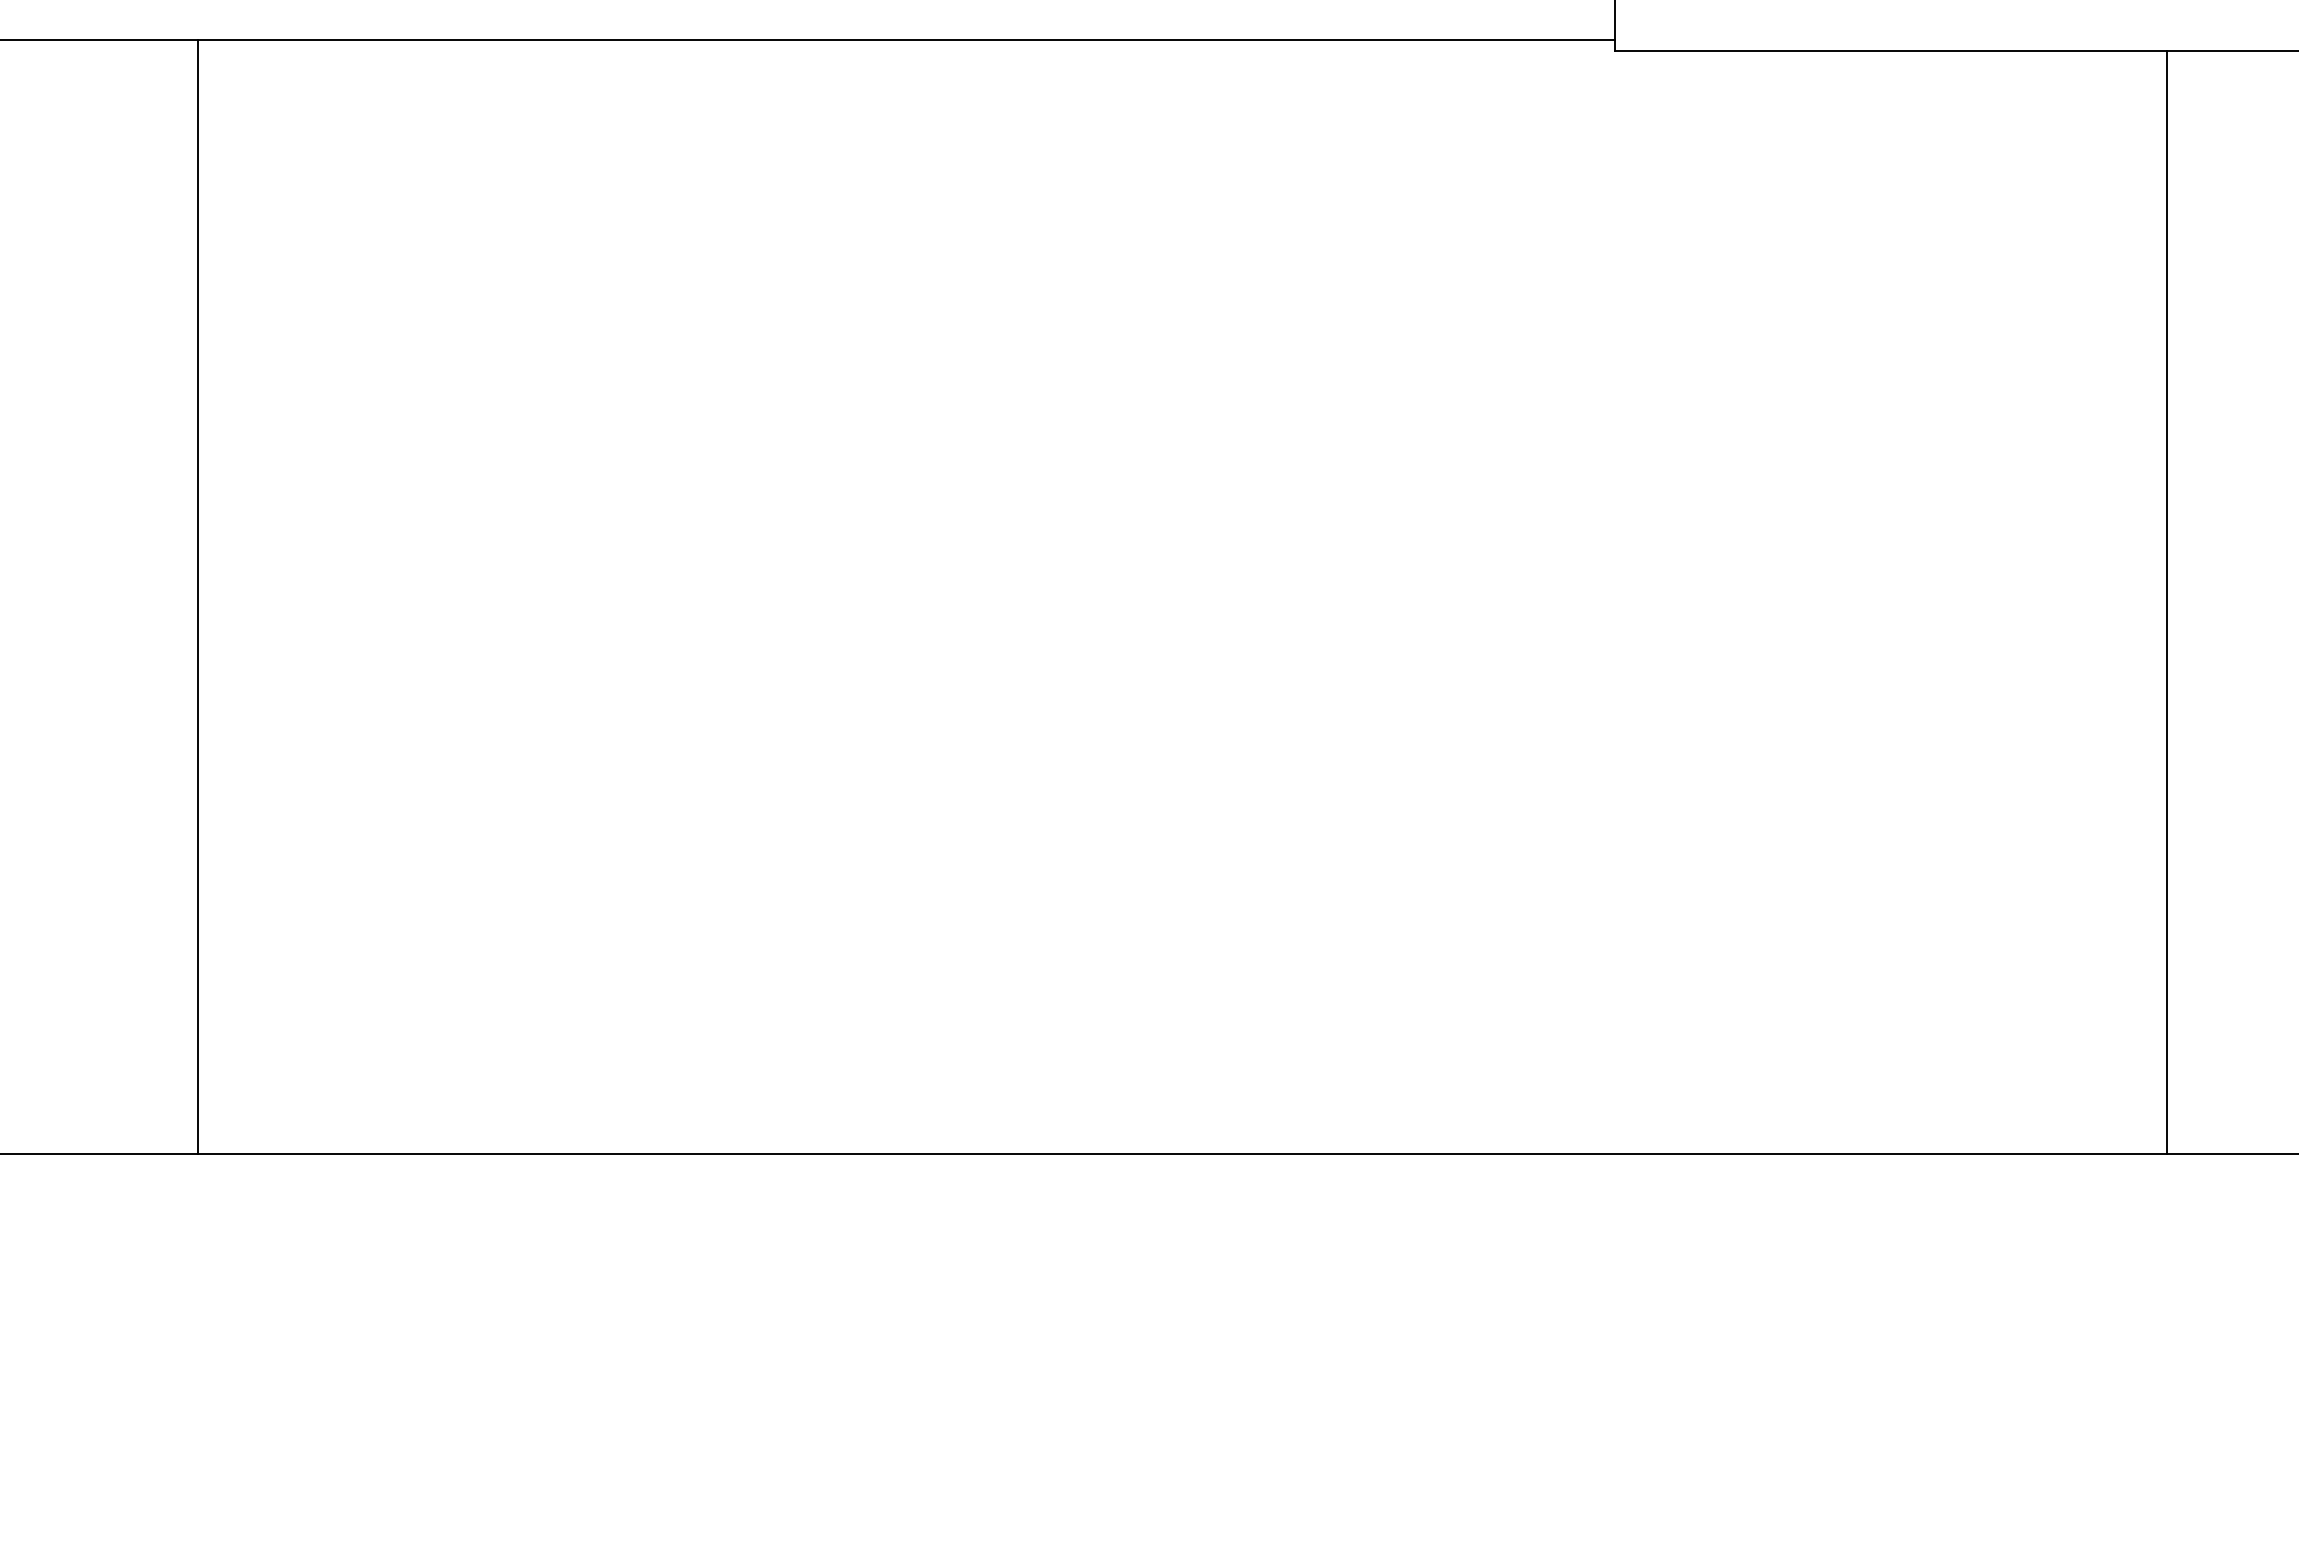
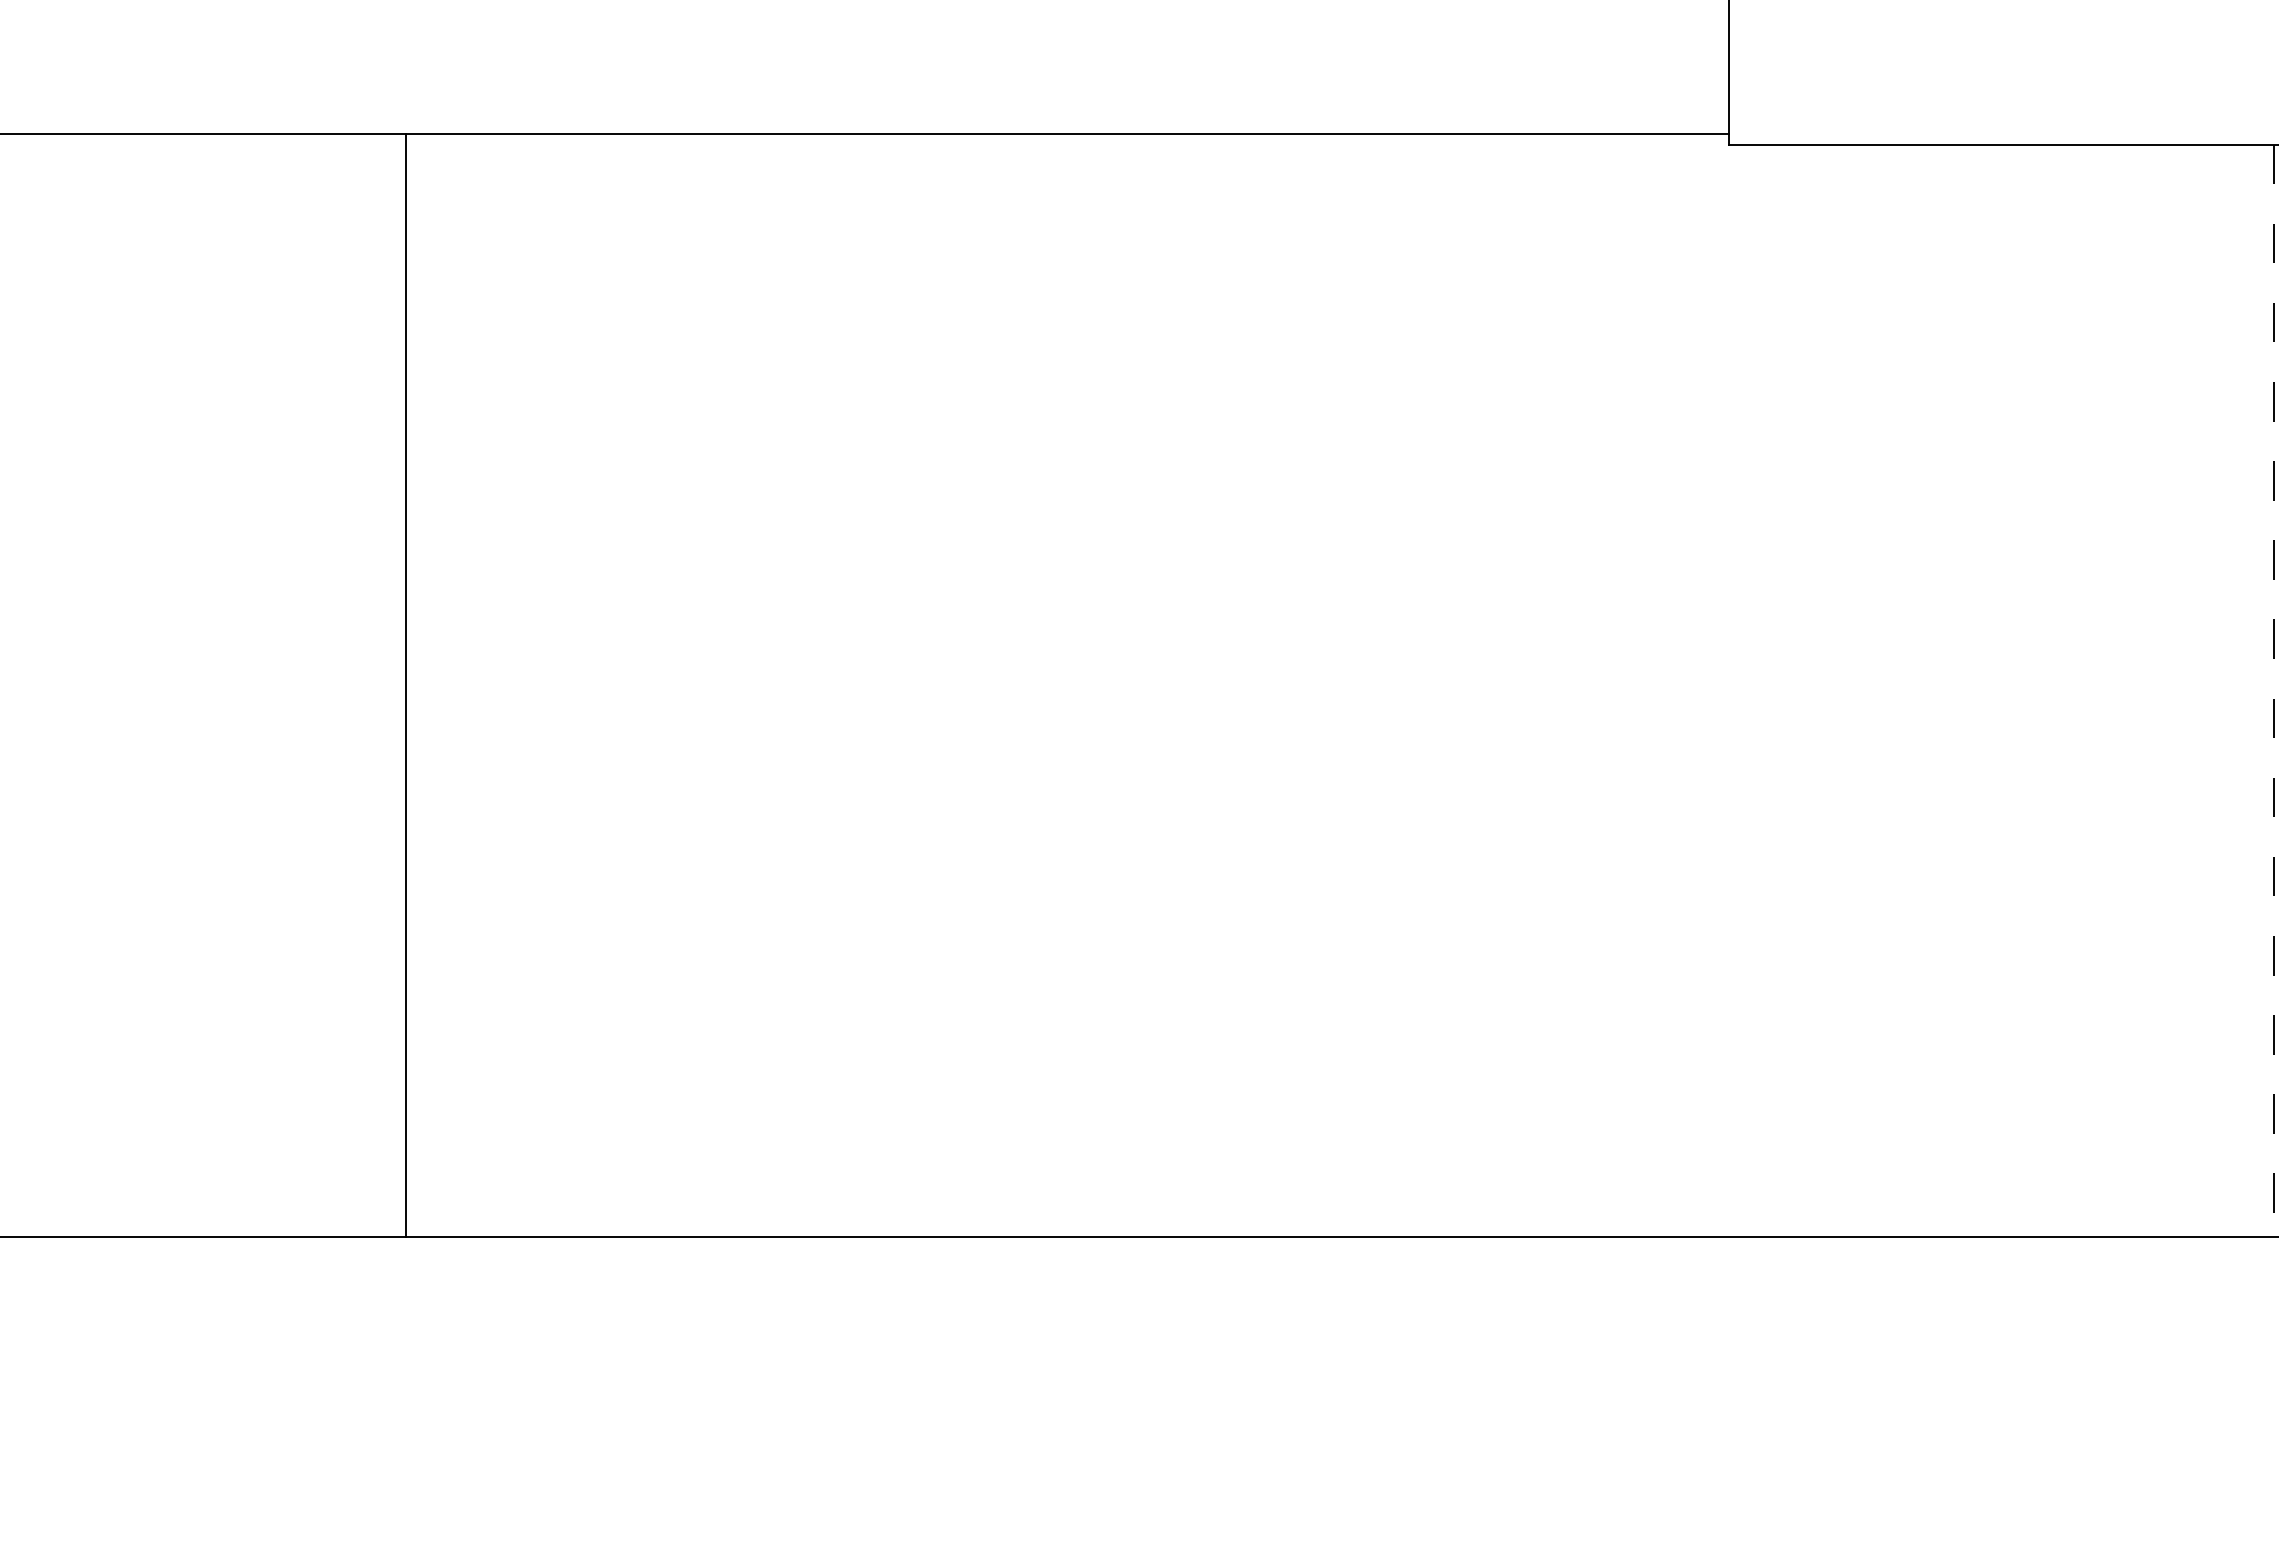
line: (198, 596) -> (405, 684), moved
line: (2166, 603) -> (2274, 691), solid -> dashed

